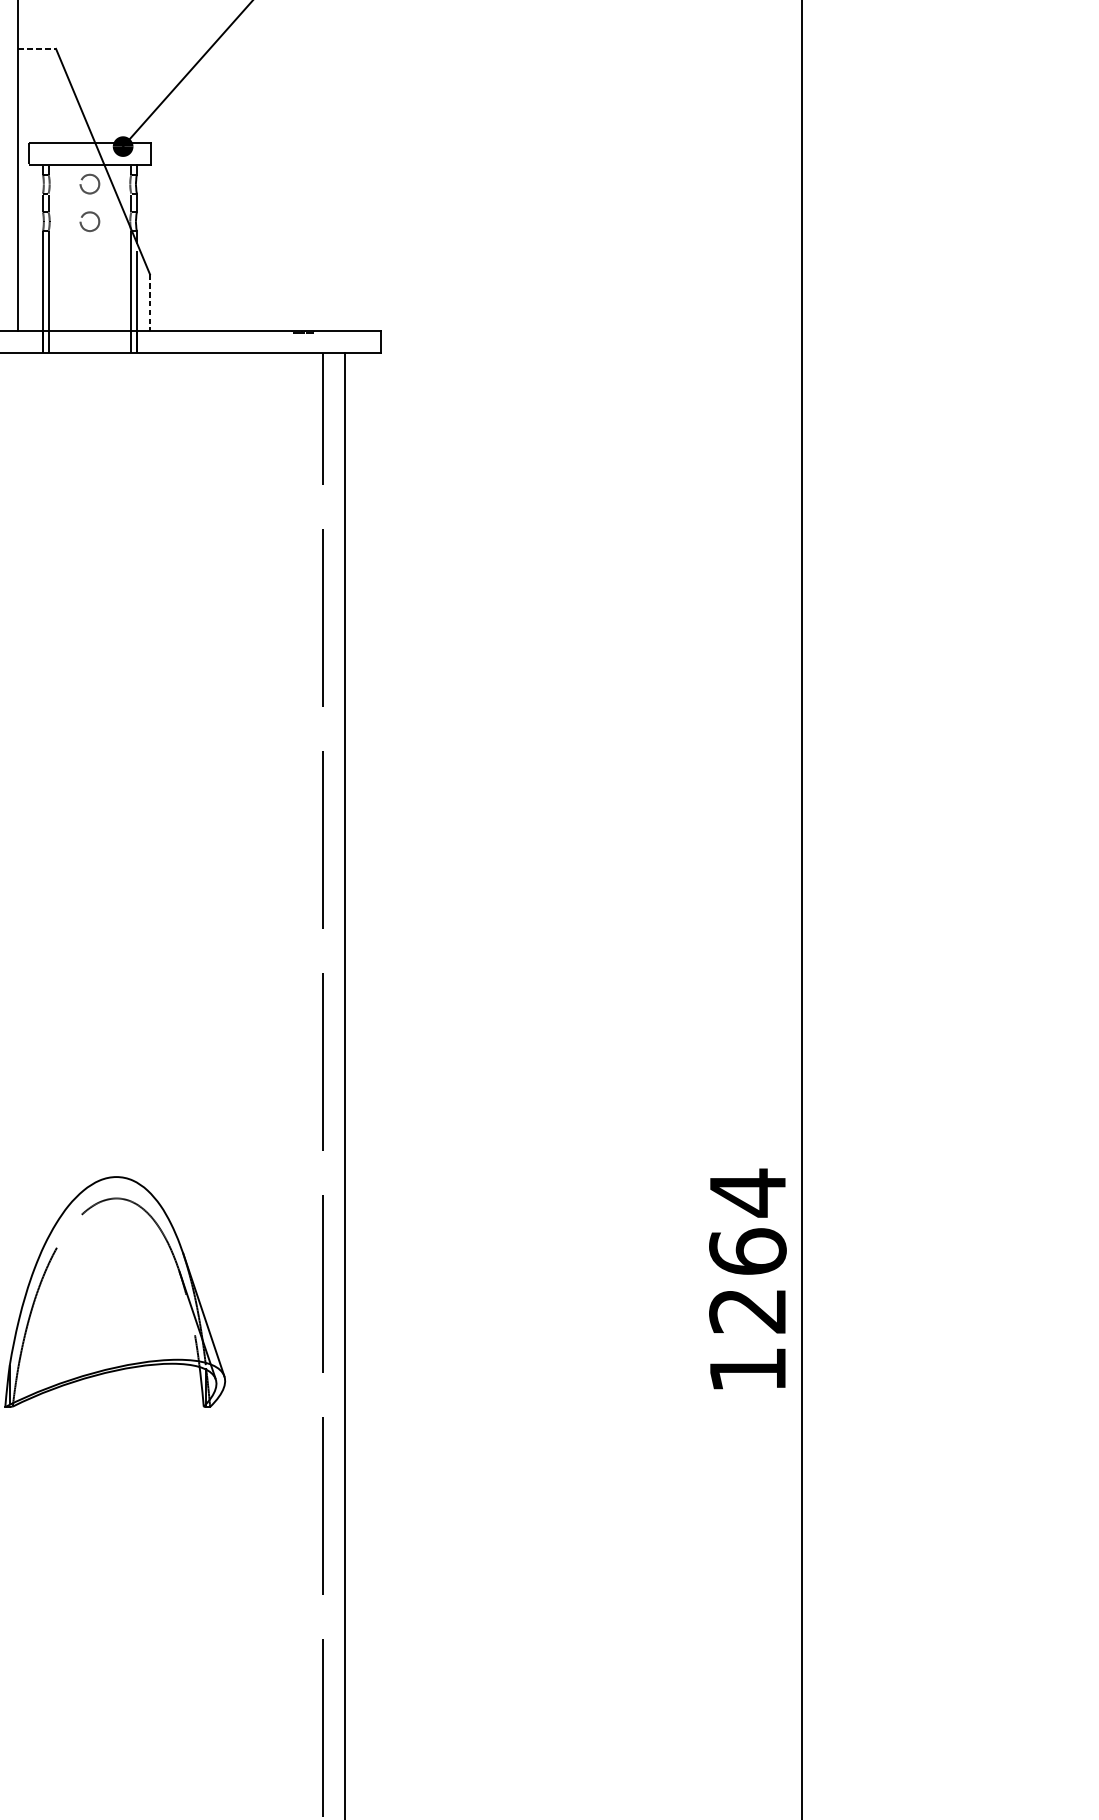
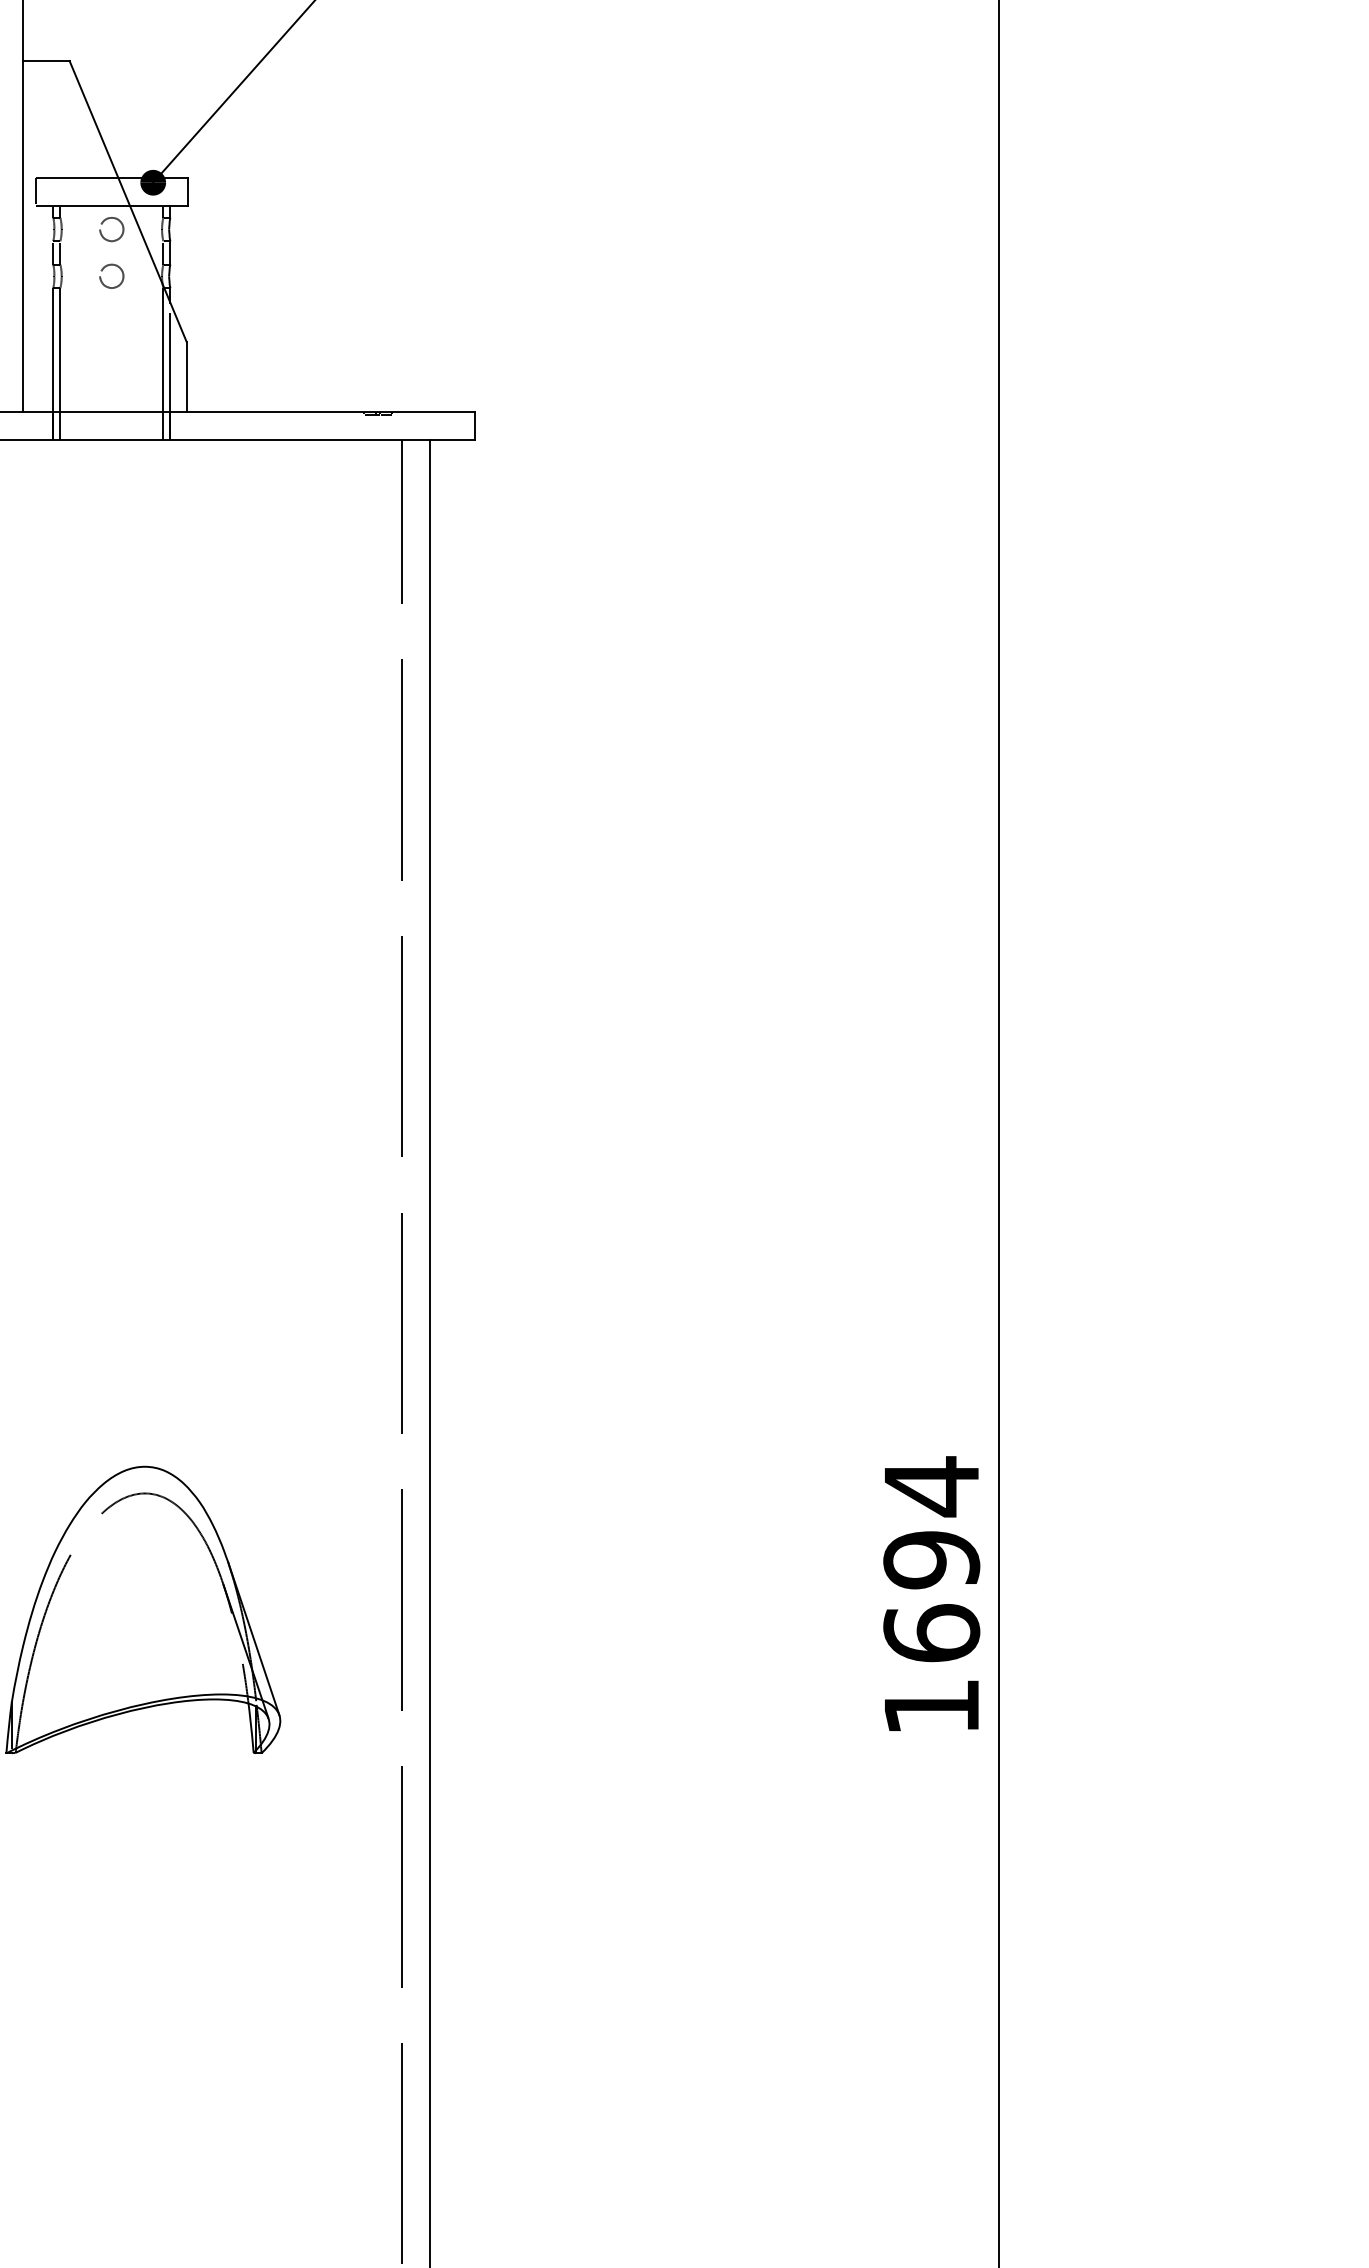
line: (37, 49) -> (46, 61), dashed -> solid
line: (149, 302) -> (186, 377), dashed -> solid
text: (747, 1281) -> (931, 1596), 1264 -> 1694

